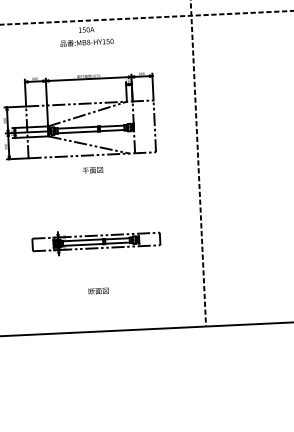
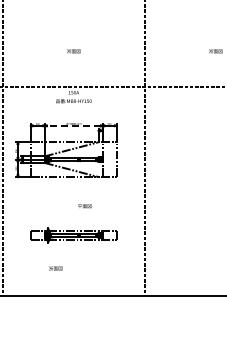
line: (88, 78) -> (73, 125), solid -> dashed
text: (92, 170) -> (84, 206), moved
text: (98, 291) -> (55, 268), moved

